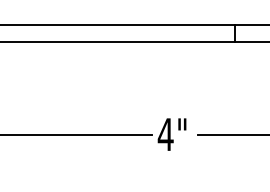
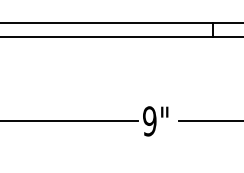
text: (165, 134) -> (149, 121), 4" -> 9"

